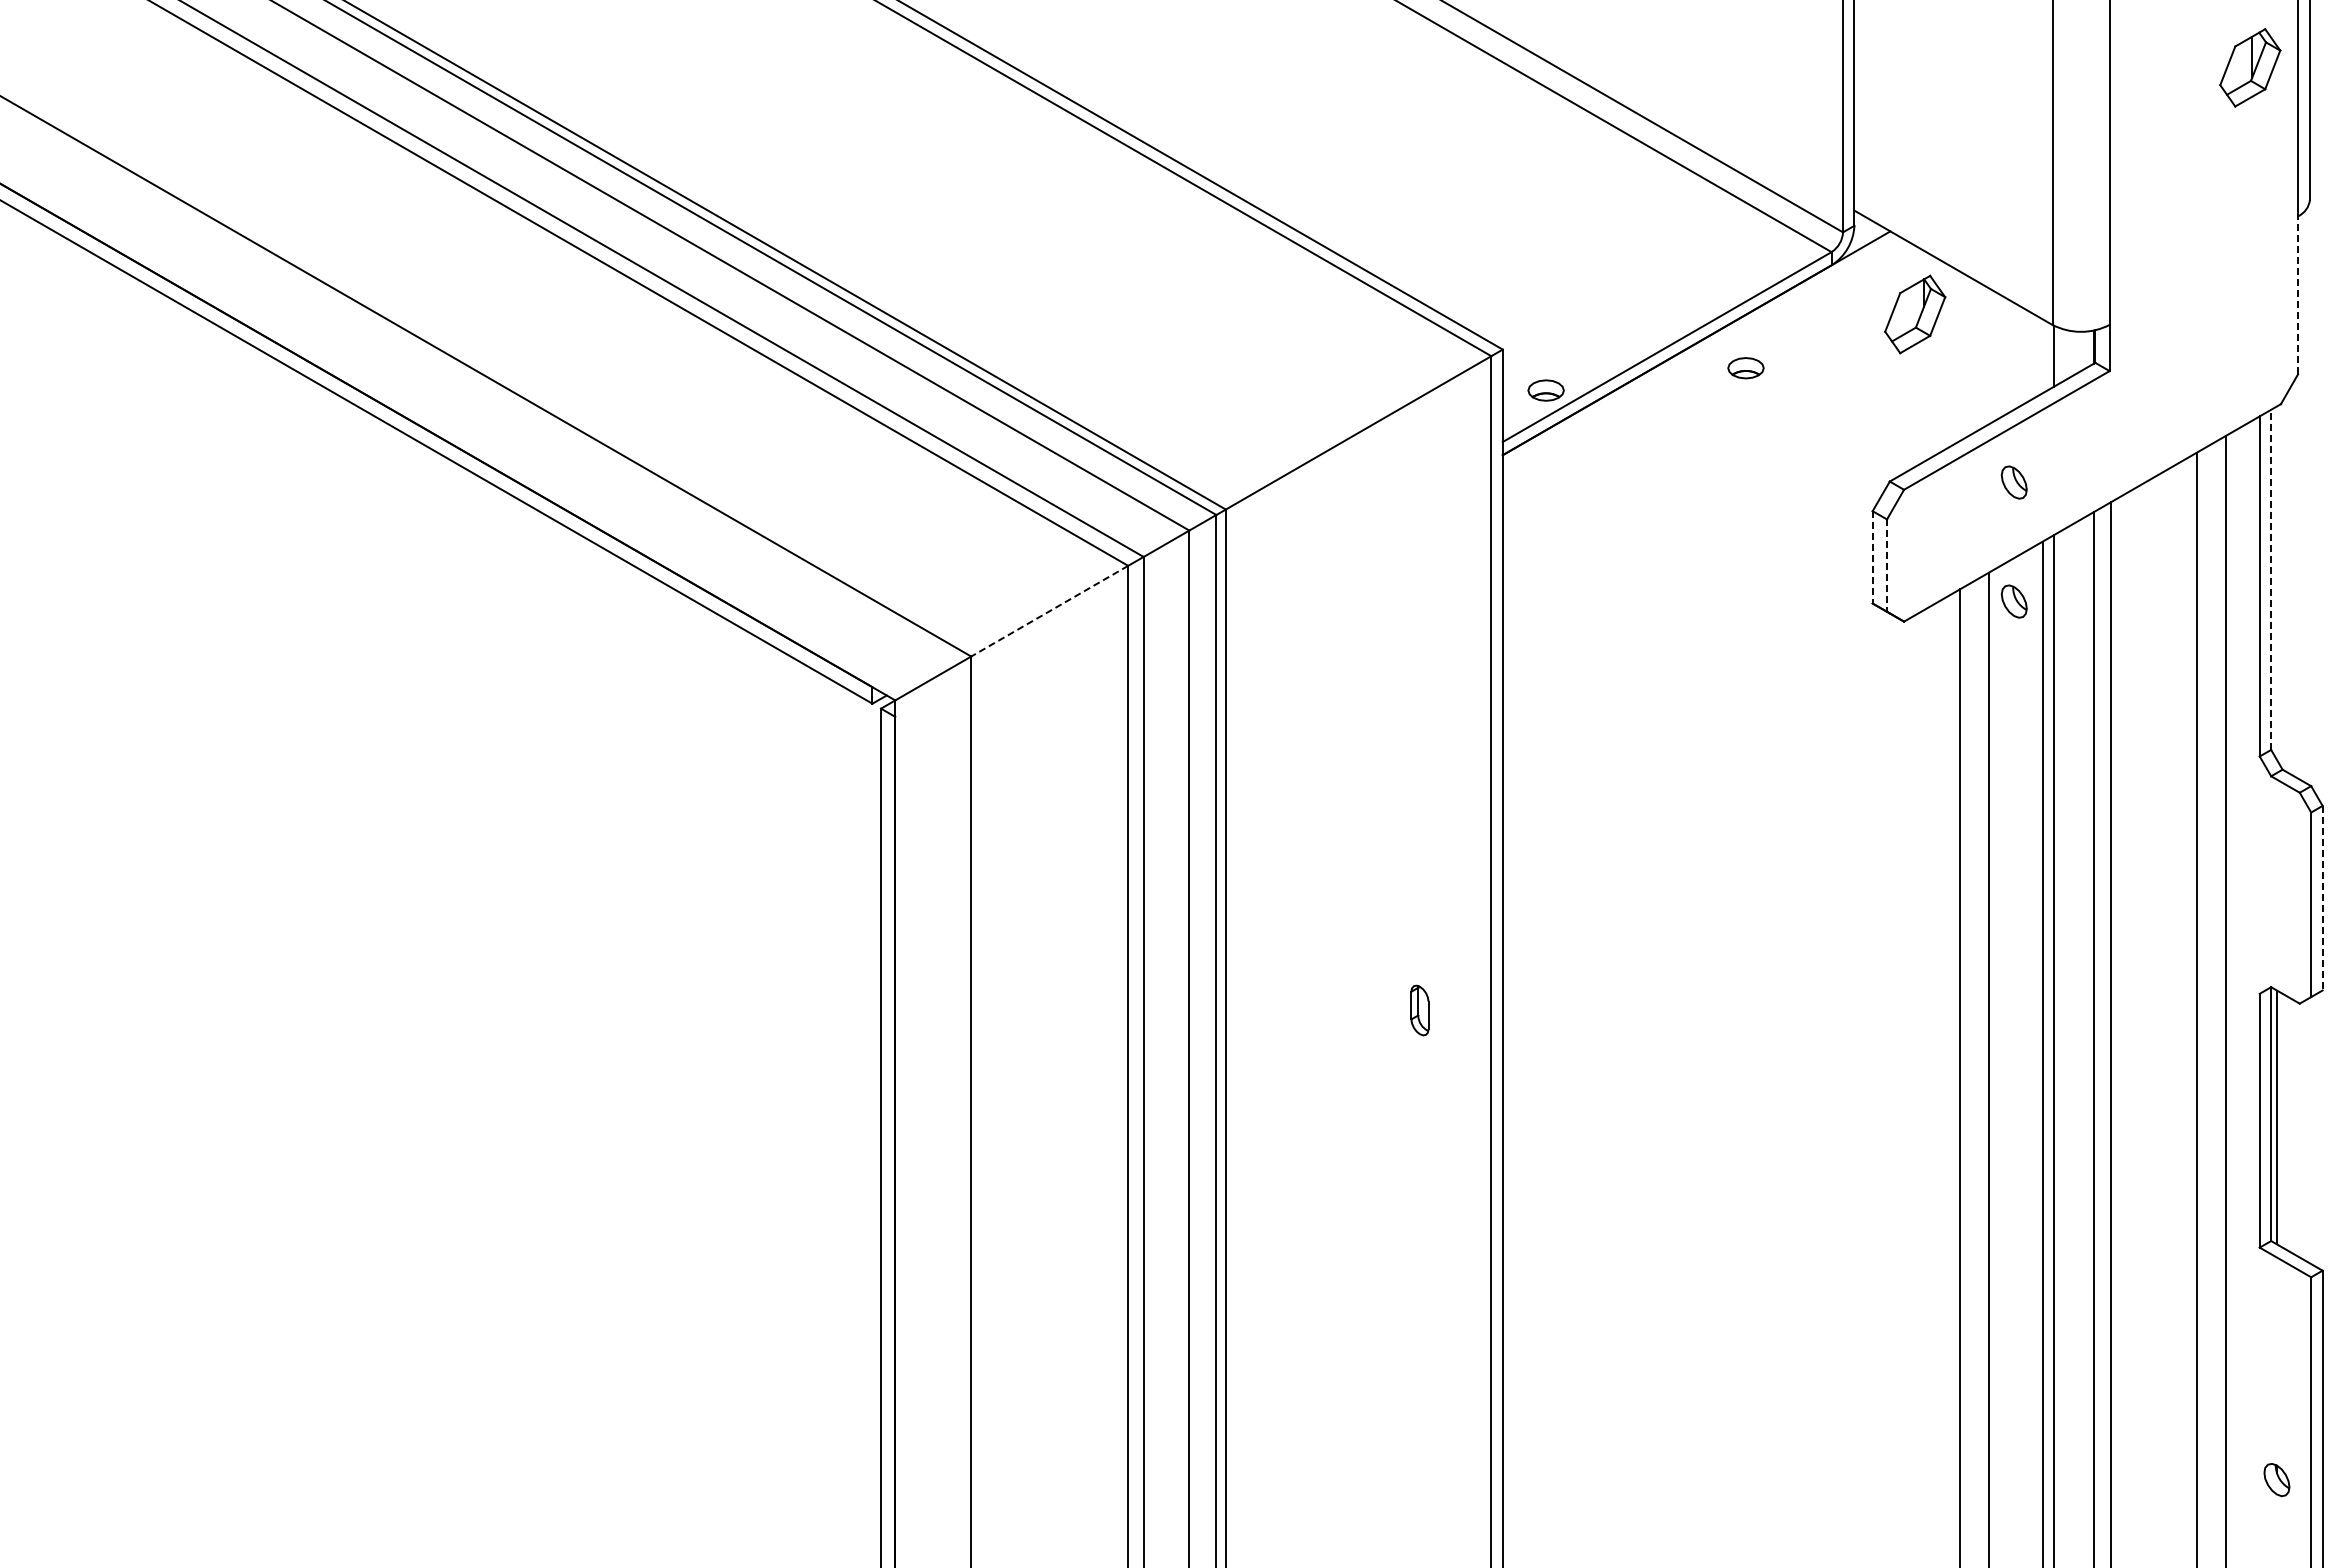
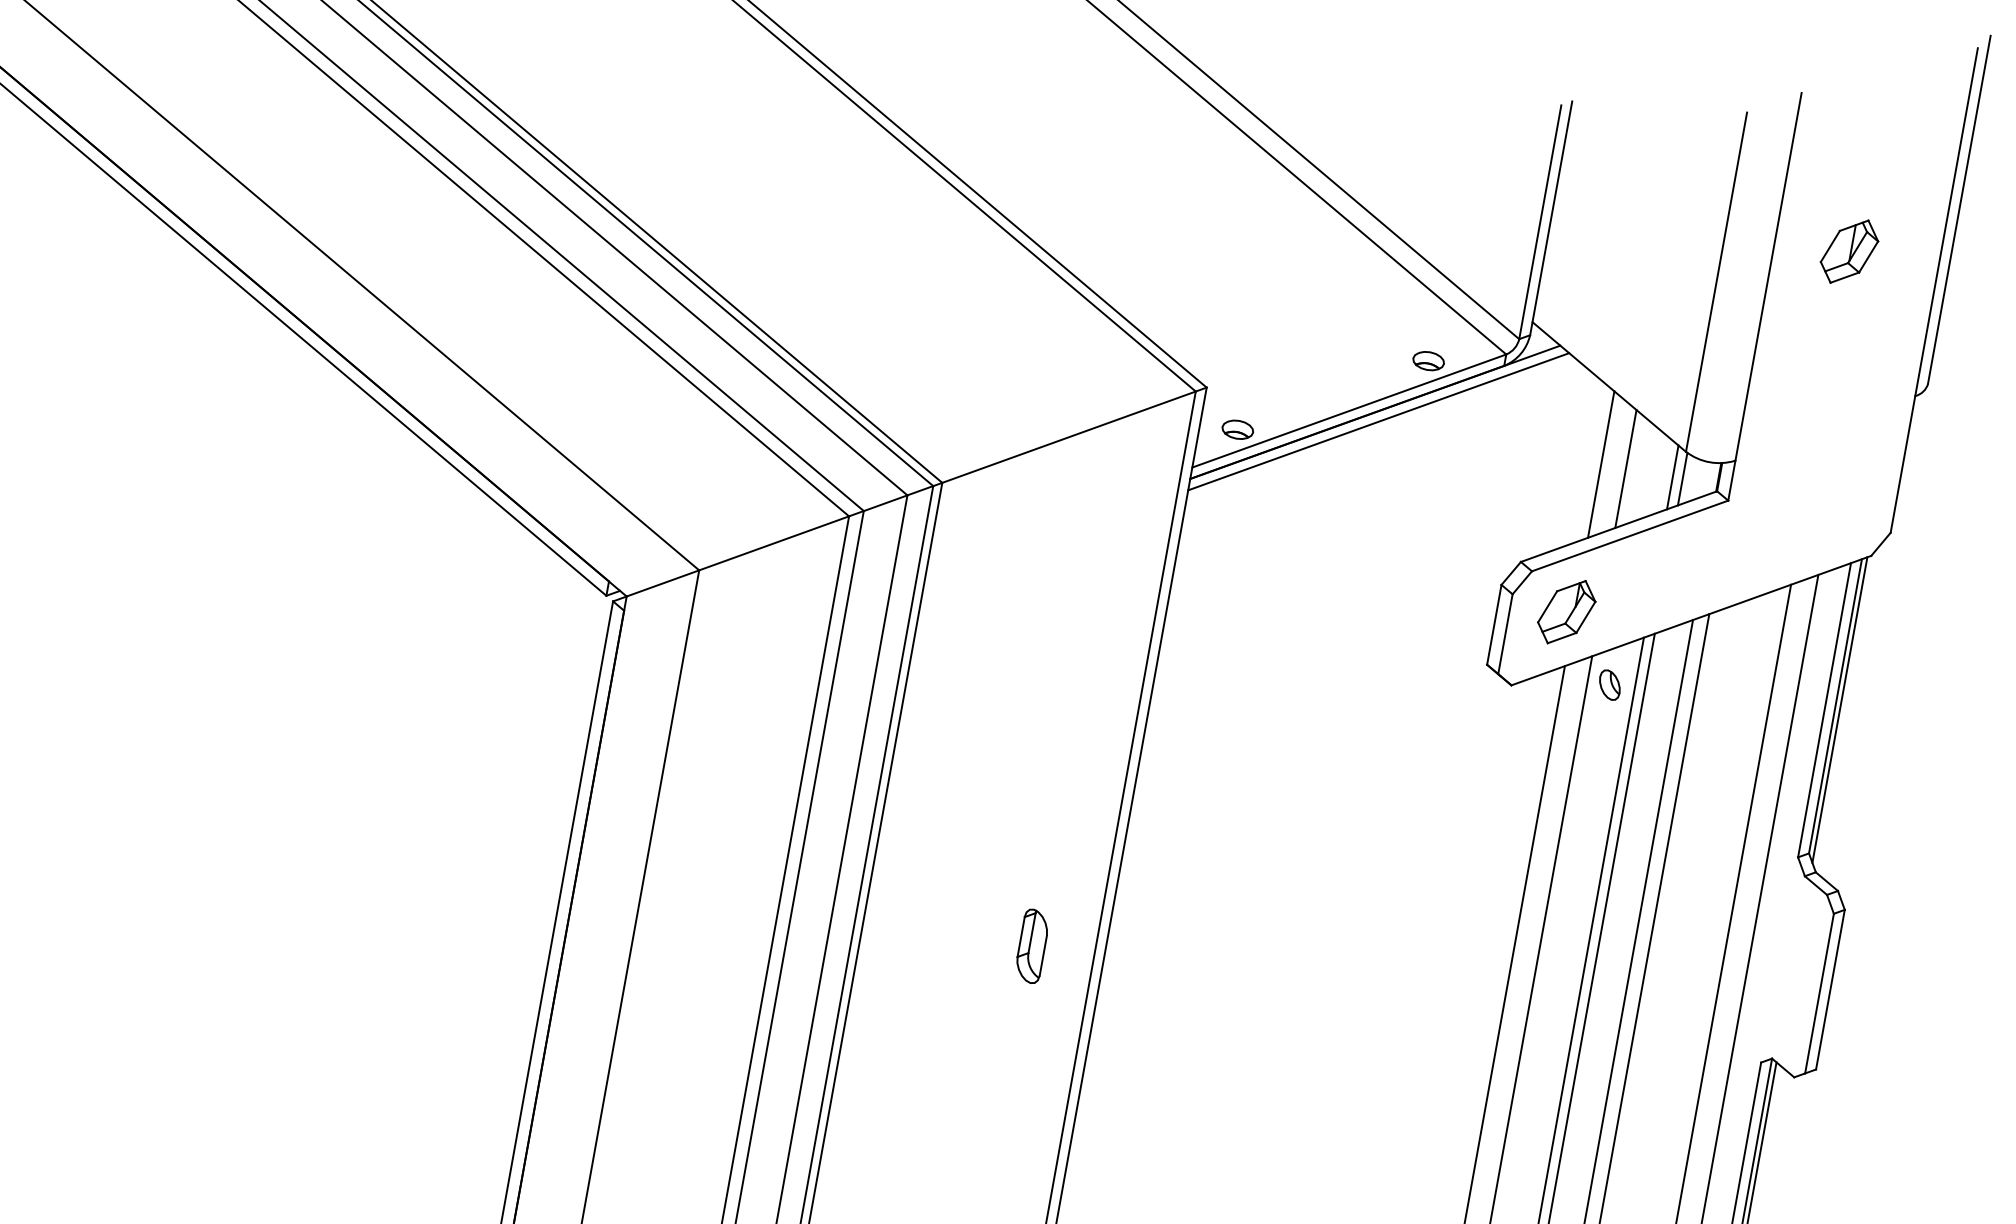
part: (2250, 67) -> (1849, 251), moved
line: (2298, 294) -> (1903, 463), dashed -> solid
part: (1915, 314) -> (1566, 612), moved
line: (1701, 352) -> (1378, 421), added
line: (1960, 355) -> (1601, 463), added
line: (1988, 356) -> (1625, 469), added
line: (2042, 356) -> (1672, 477), added
part: (1745, 368) -> (1428, 361), moved
part: (2013, 482) -> (1627, 582), removed
line: (1872, 557) -> (1494, 624), dashed -> solid
line: (1887, 566) -> (1505, 635), dashed -> solid
line: (2271, 579) -> (1835, 706), dashed -> solid
line: (2276, 582) -> (1839, 709), added
line: (1049, 611) -> (773, 543), dashed -> solid
line: (2322, 898) -> (1830, 989), dashed -> solid
part: (1419, 1010) -> (1031, 946), size x1.67

